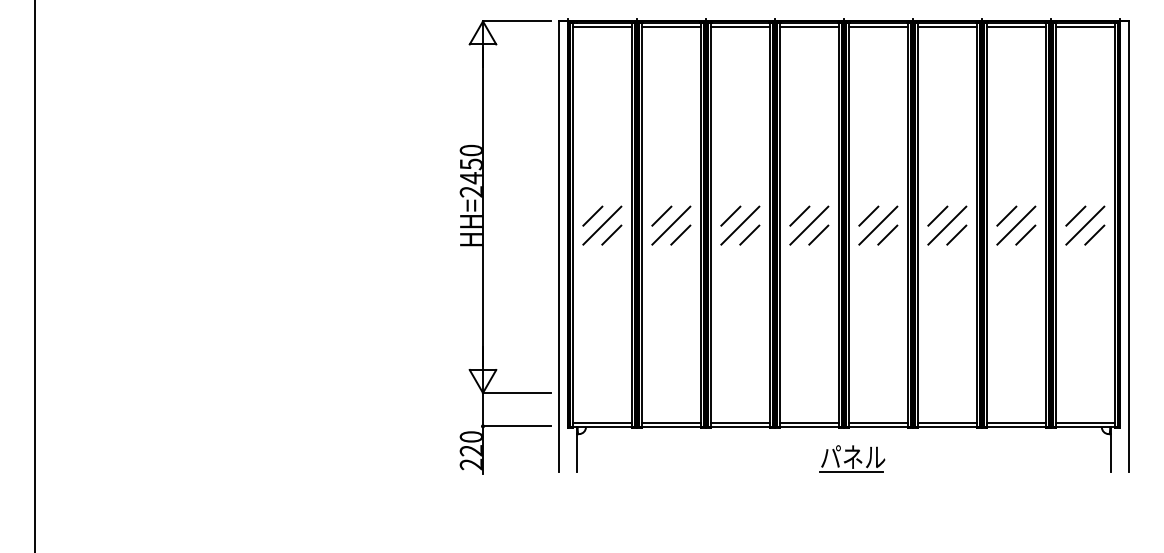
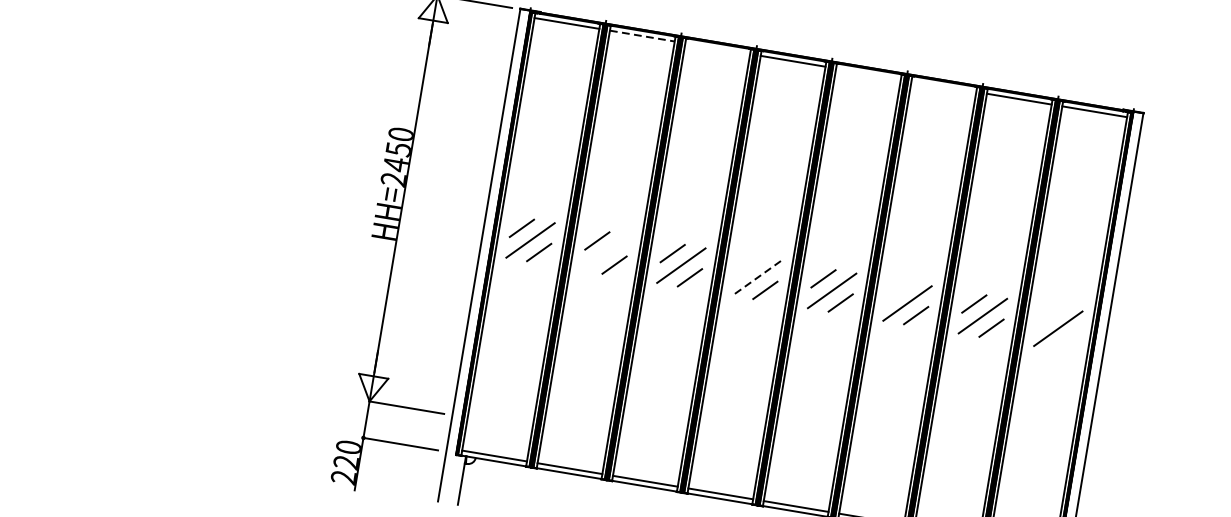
line: (671, 27) -> (642, 36), solid -> dashed
line: (740, 27) -> (717, 49), removed
line: (878, 27) -> (868, 74), removed
line: (947, 27) -> (943, 87), removed
line: (799, 215) -> (747, 265), removed
line: (937, 215) -> (898, 290), removed
line: (1075, 215) -> (1049, 315), removed
line: (671, 225) -> (606, 252), removed
line: (809, 225) -> (756, 278), solid -> dashed
line: (1094, 234) -> (1066, 340), removed

